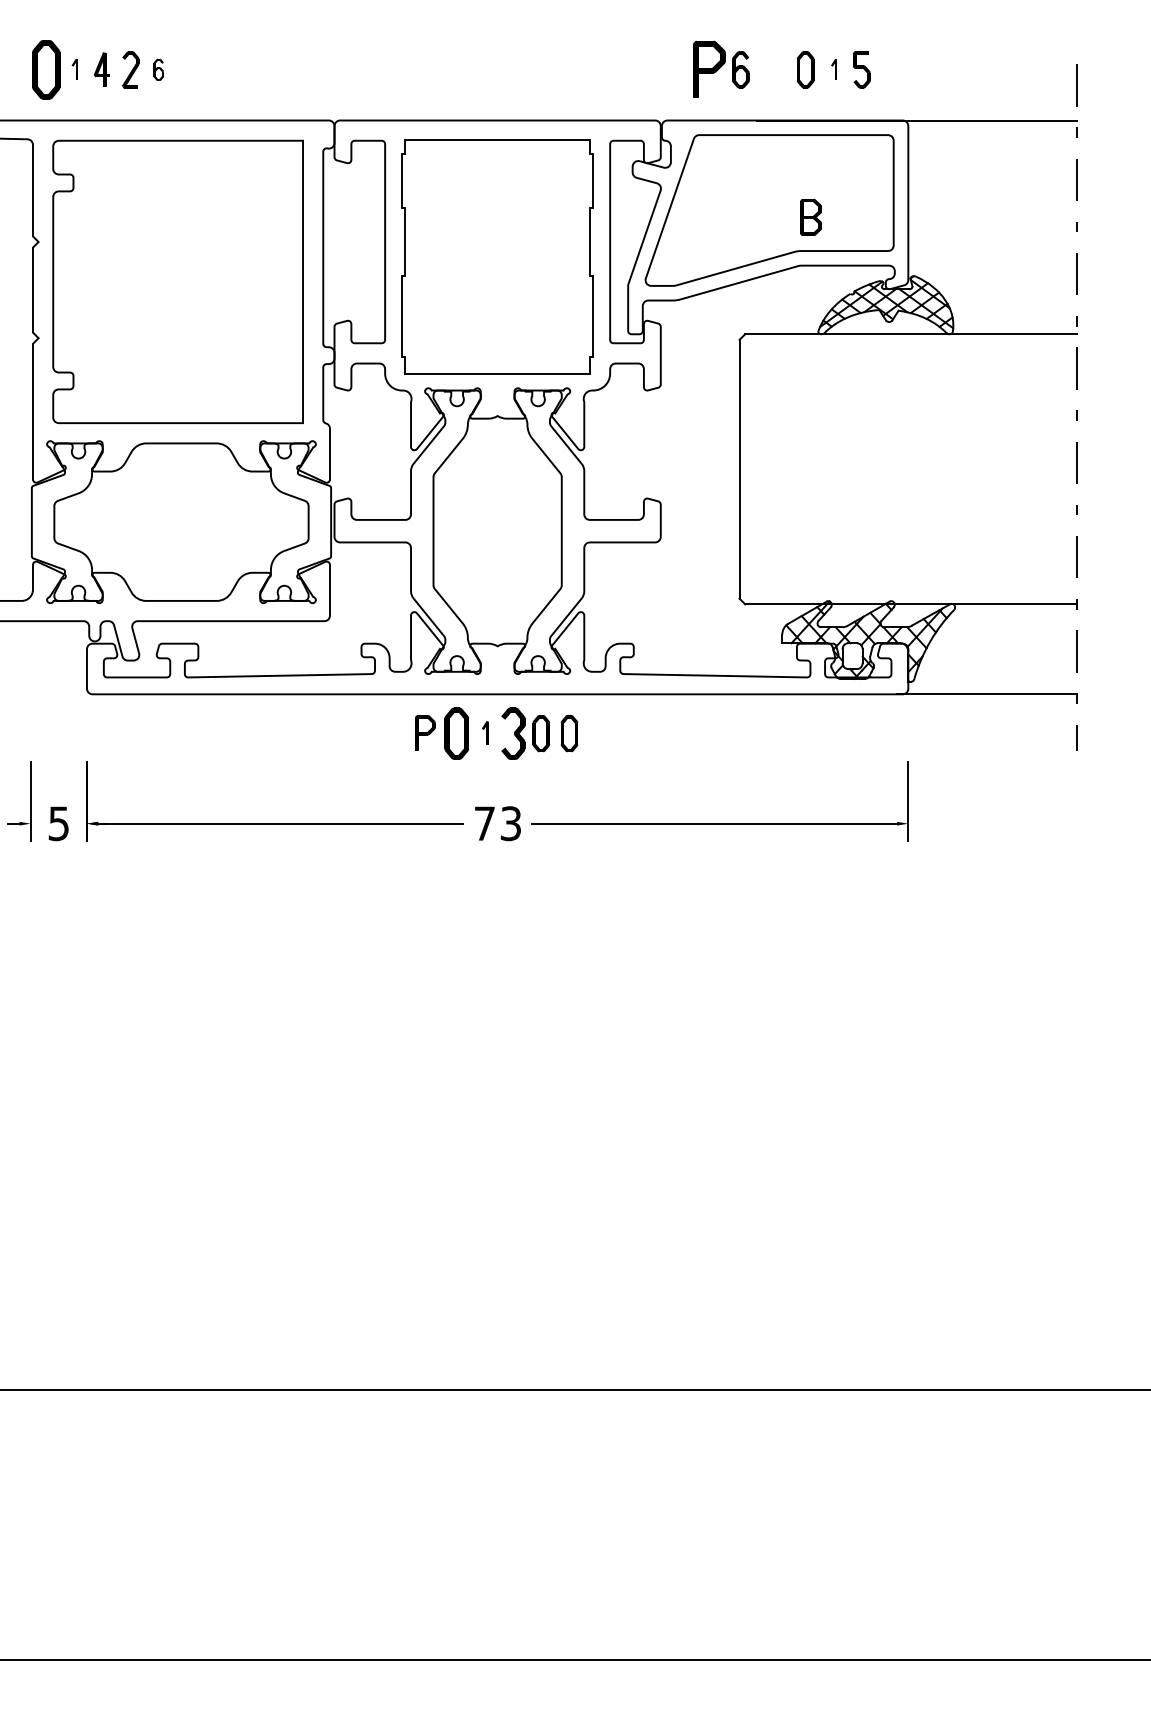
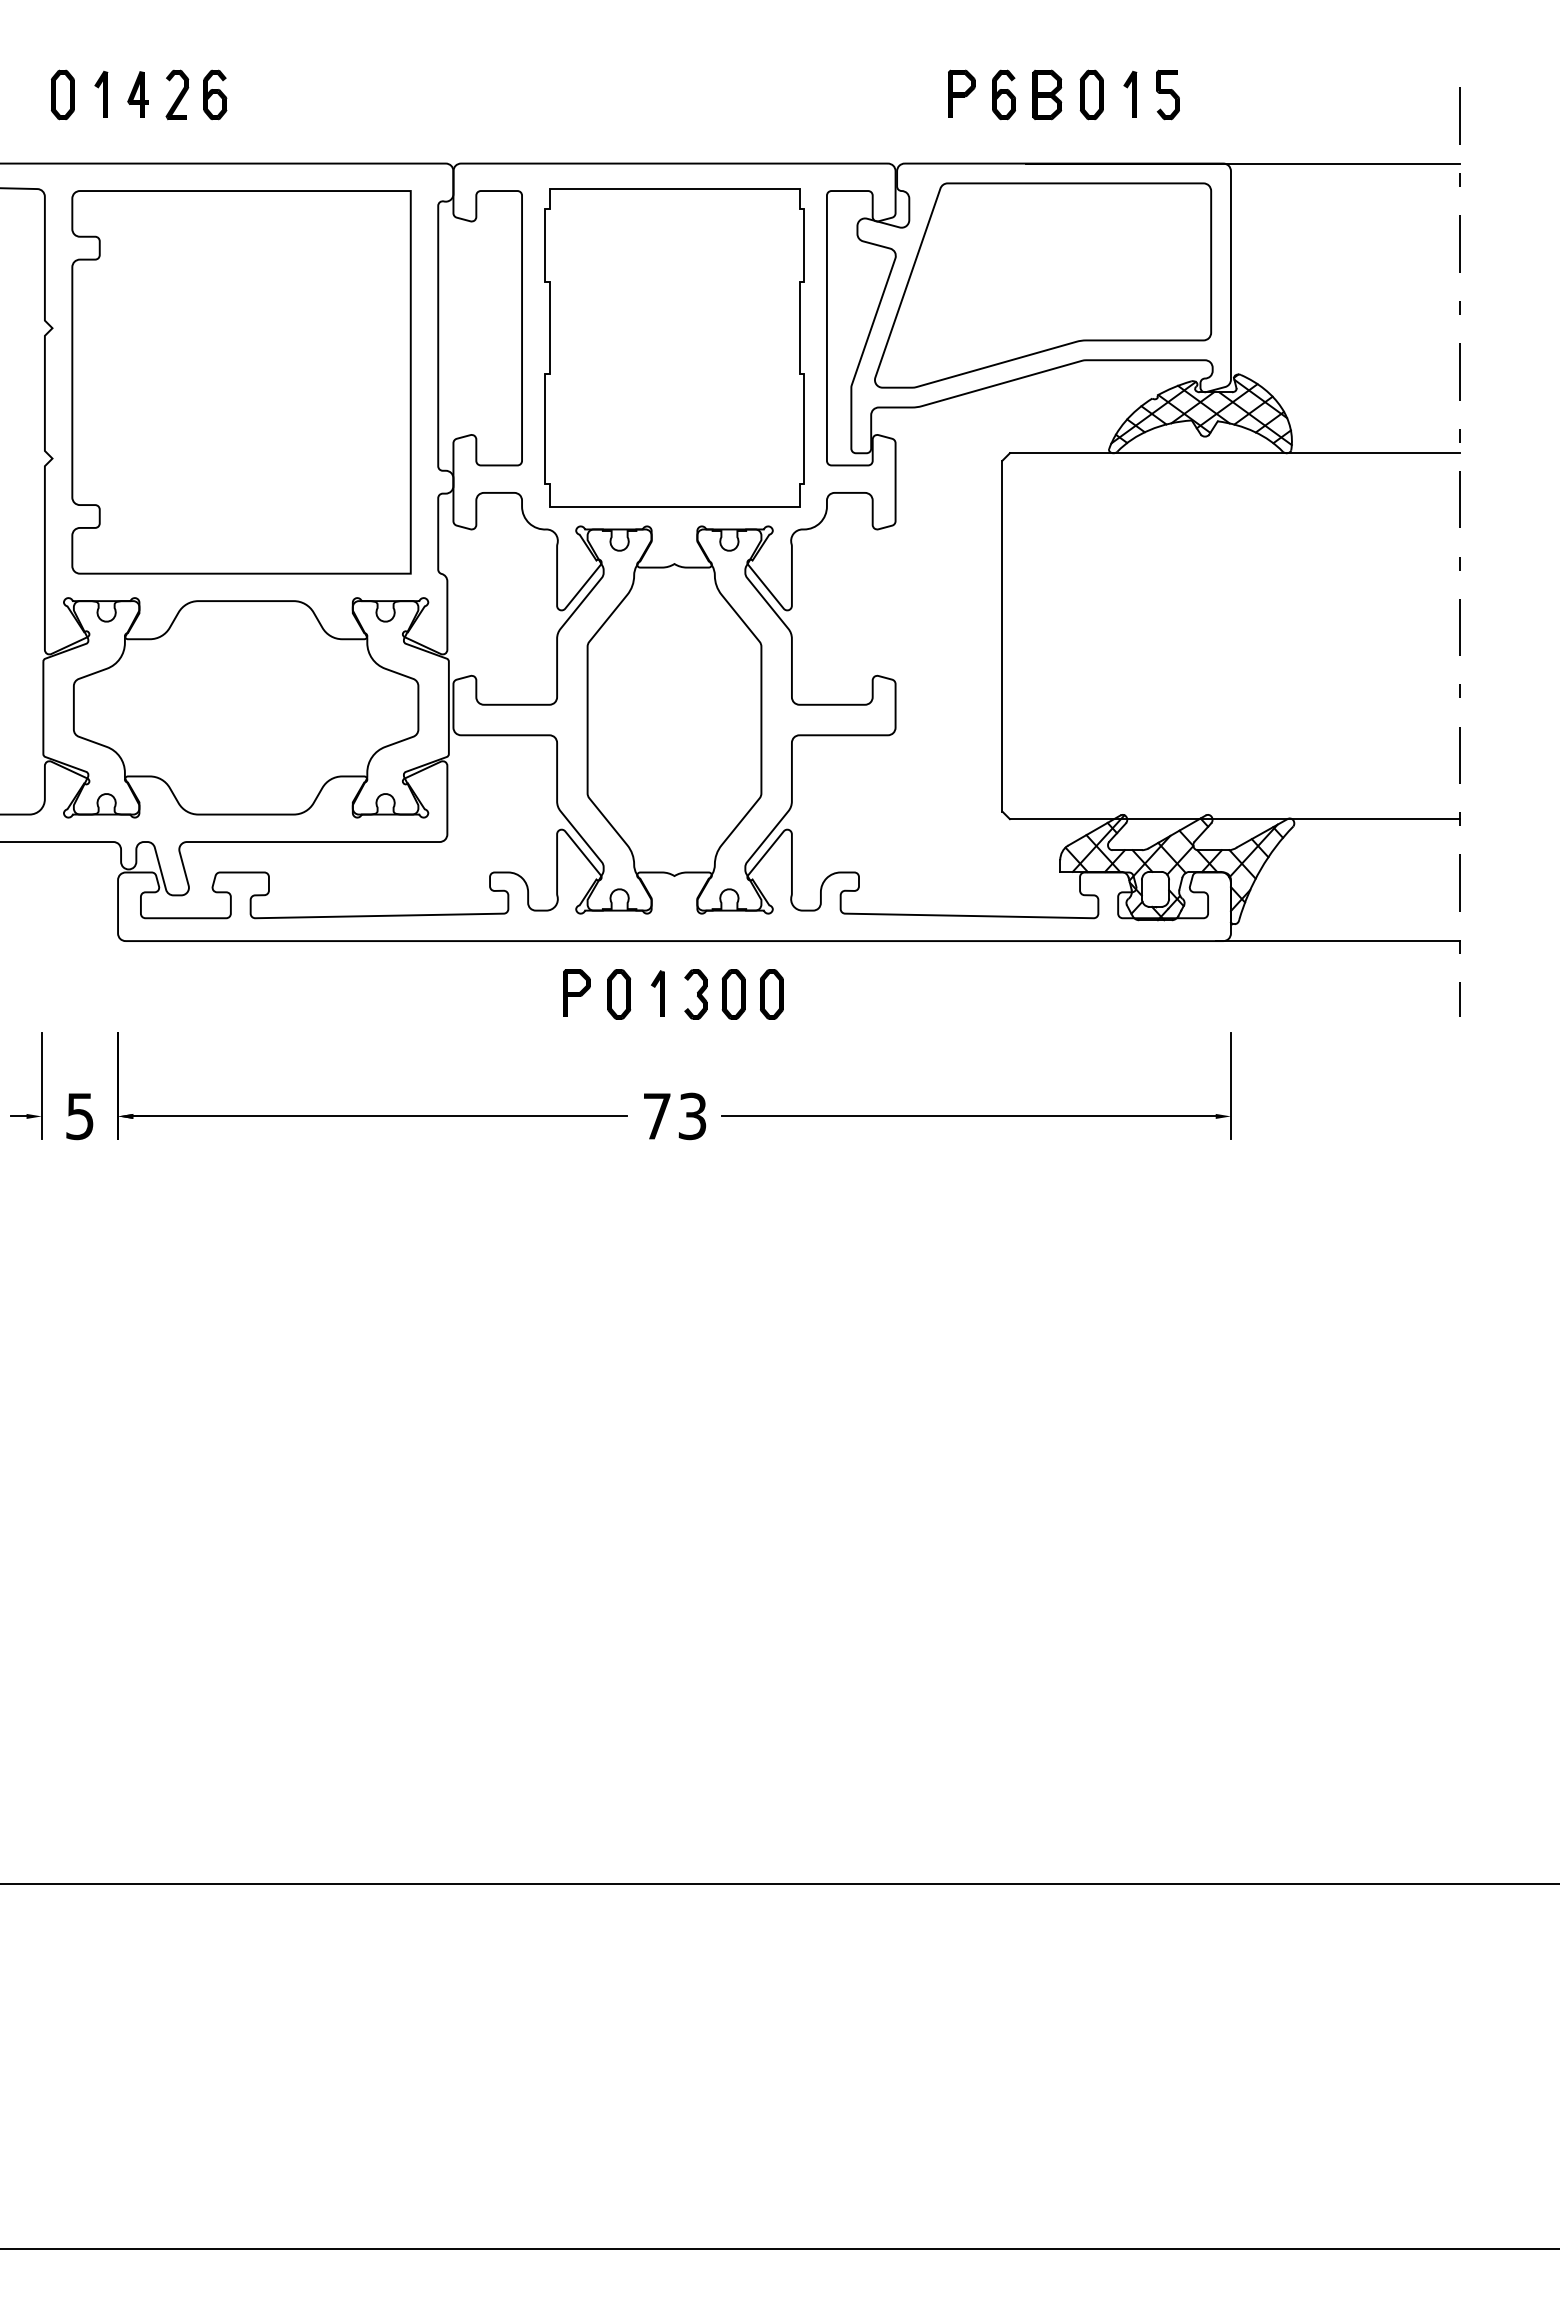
part: (74, 68) -> (101, 93), size x1.67
part: (709, 68) -> (961, 93), size x0.62
part: (834, 68) -> (1130, 93), size x1.67
part: (45, 69) -> (62, 94), size x0.62
part: (158, 69) -> (215, 94), size x1.67
part: (811, 217) -> (1047, 94), moved
part: (485, 732) -> (657, 993), size x1.43
part: (457, 733) -> (619, 994), size x0.71
part: (513, 733) -> (695, 994), size x0.71

